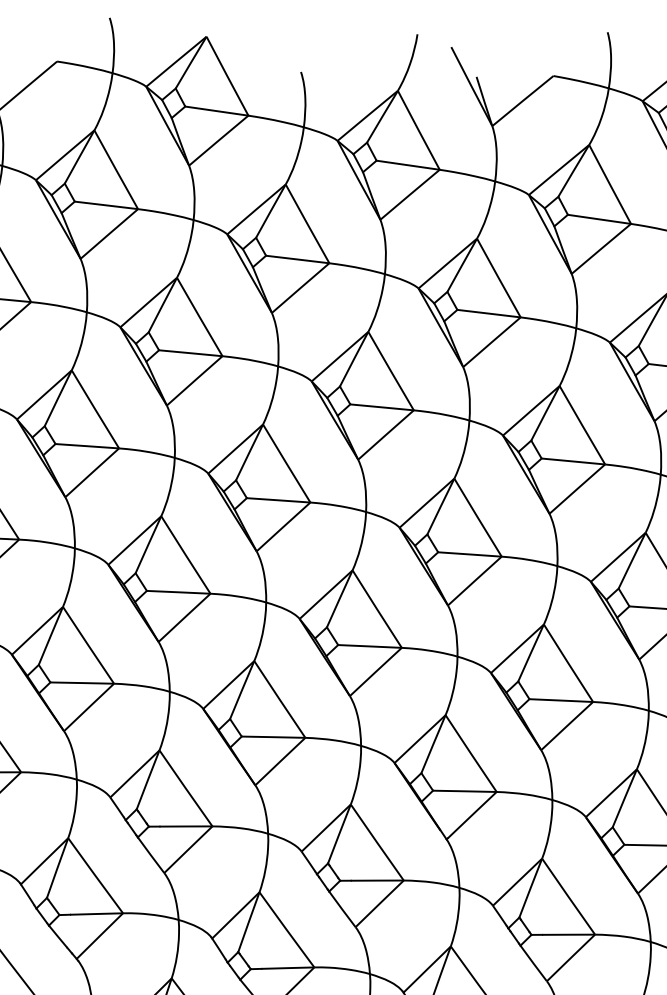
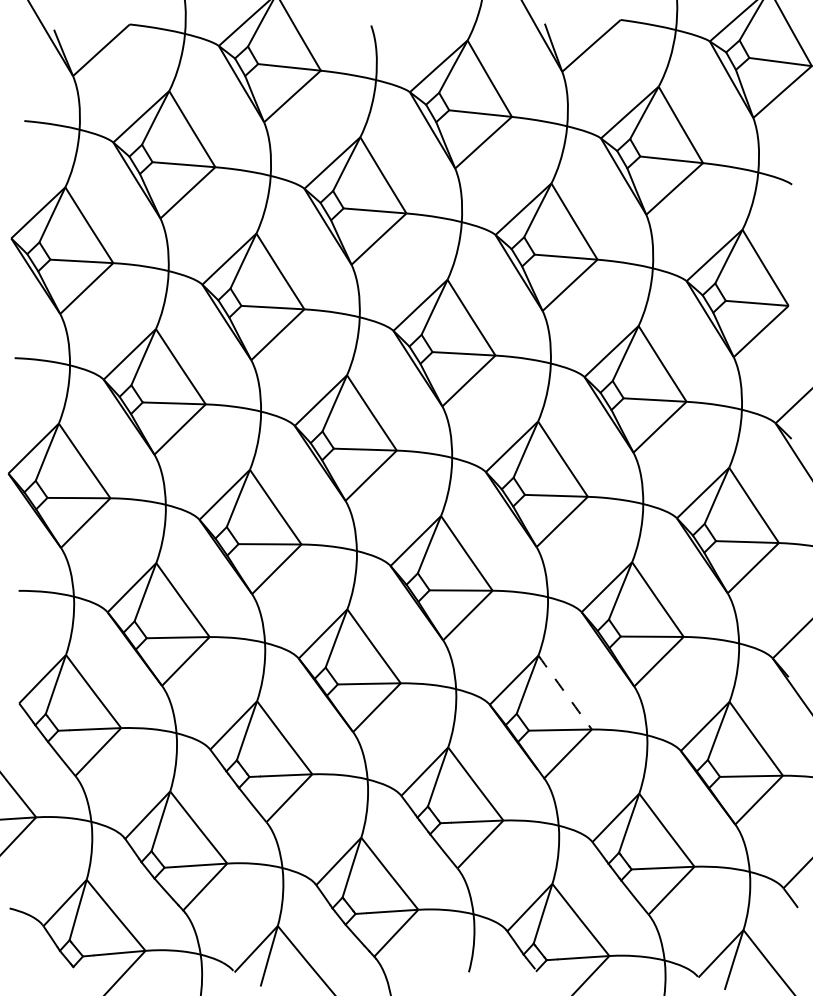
arc: (471, 753) -> (565, 692), solid -> dashed

